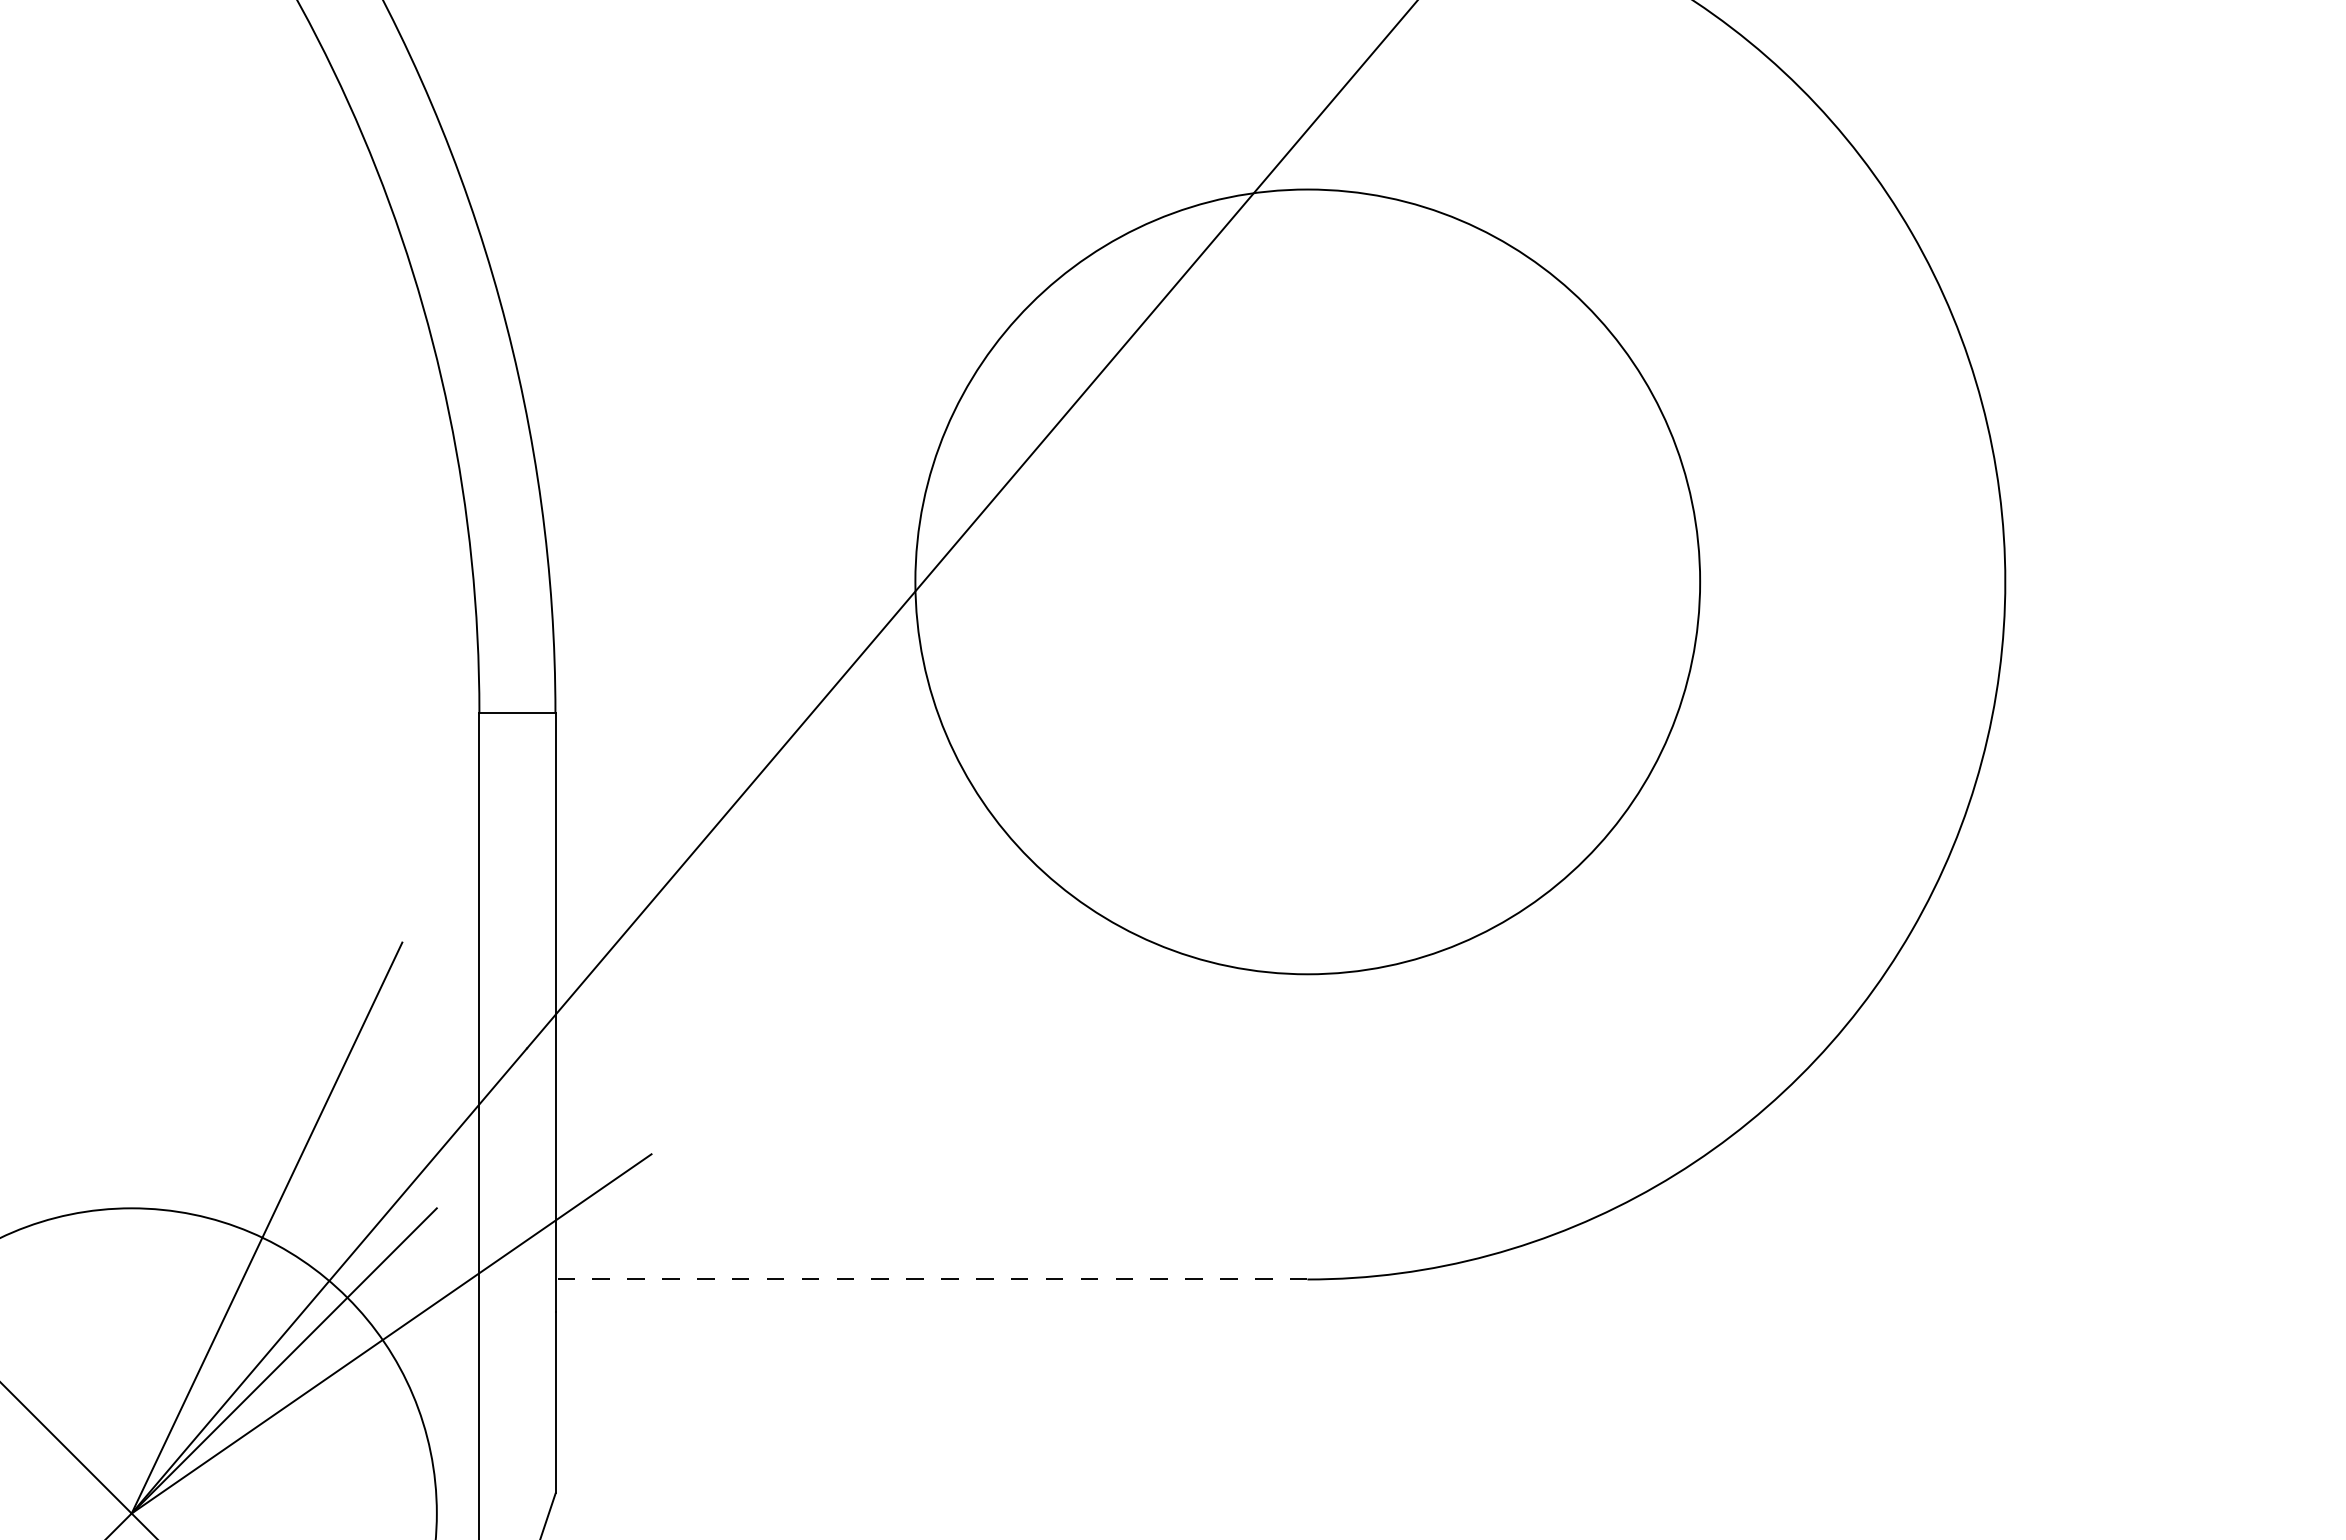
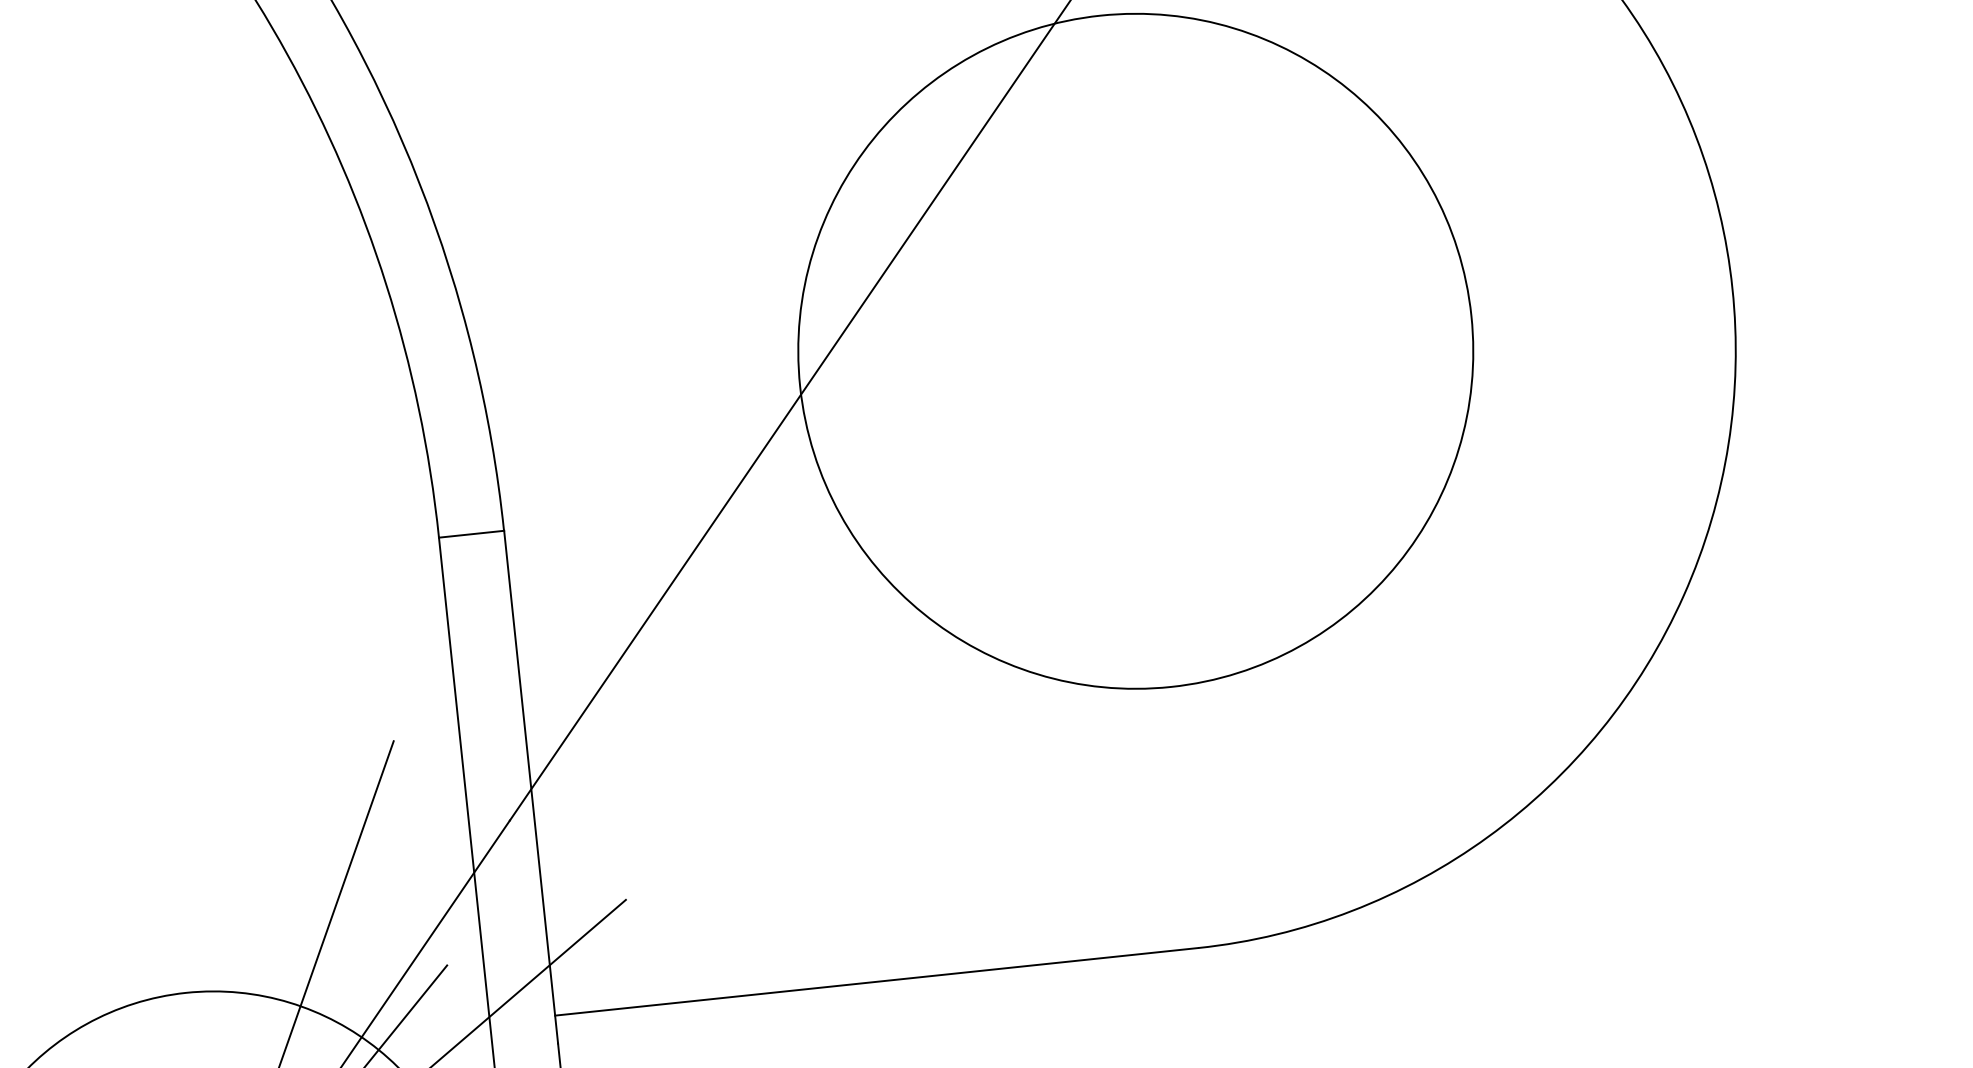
line: (931, 1279) -> (876, 981), dashed -> solid

